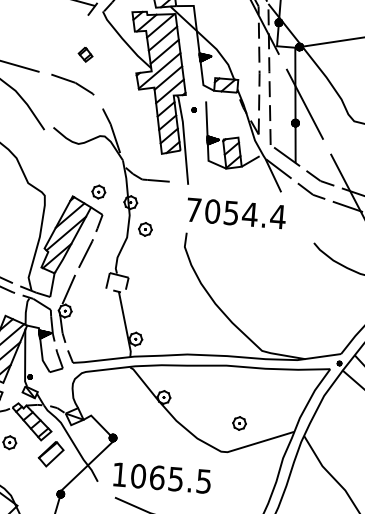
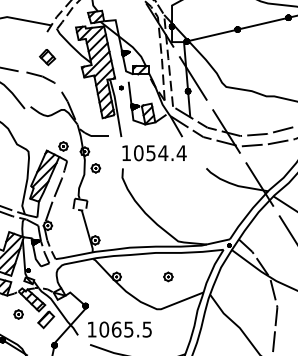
part: (85, 54) -> (47, 57), size x1.67
text: (194, 208) -> (126, 152), 7054.4 -> 1054.4
part: (239, 422) -> (168, 276), moved

